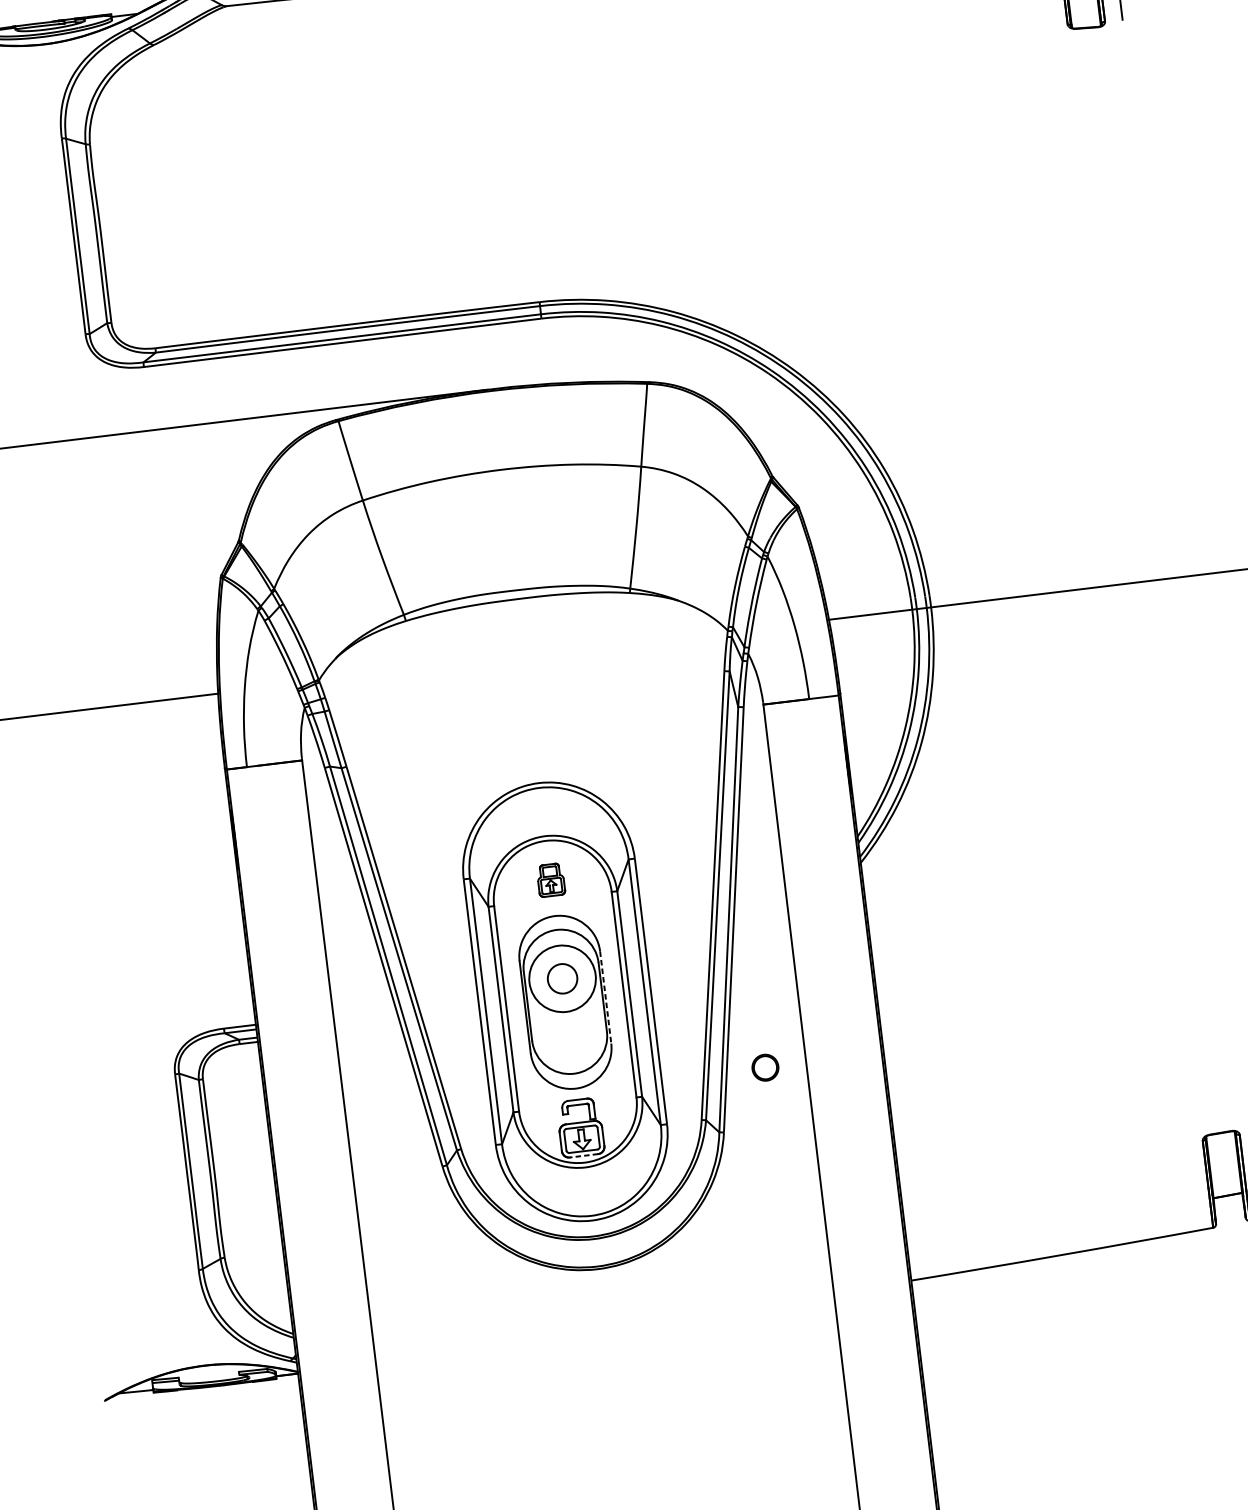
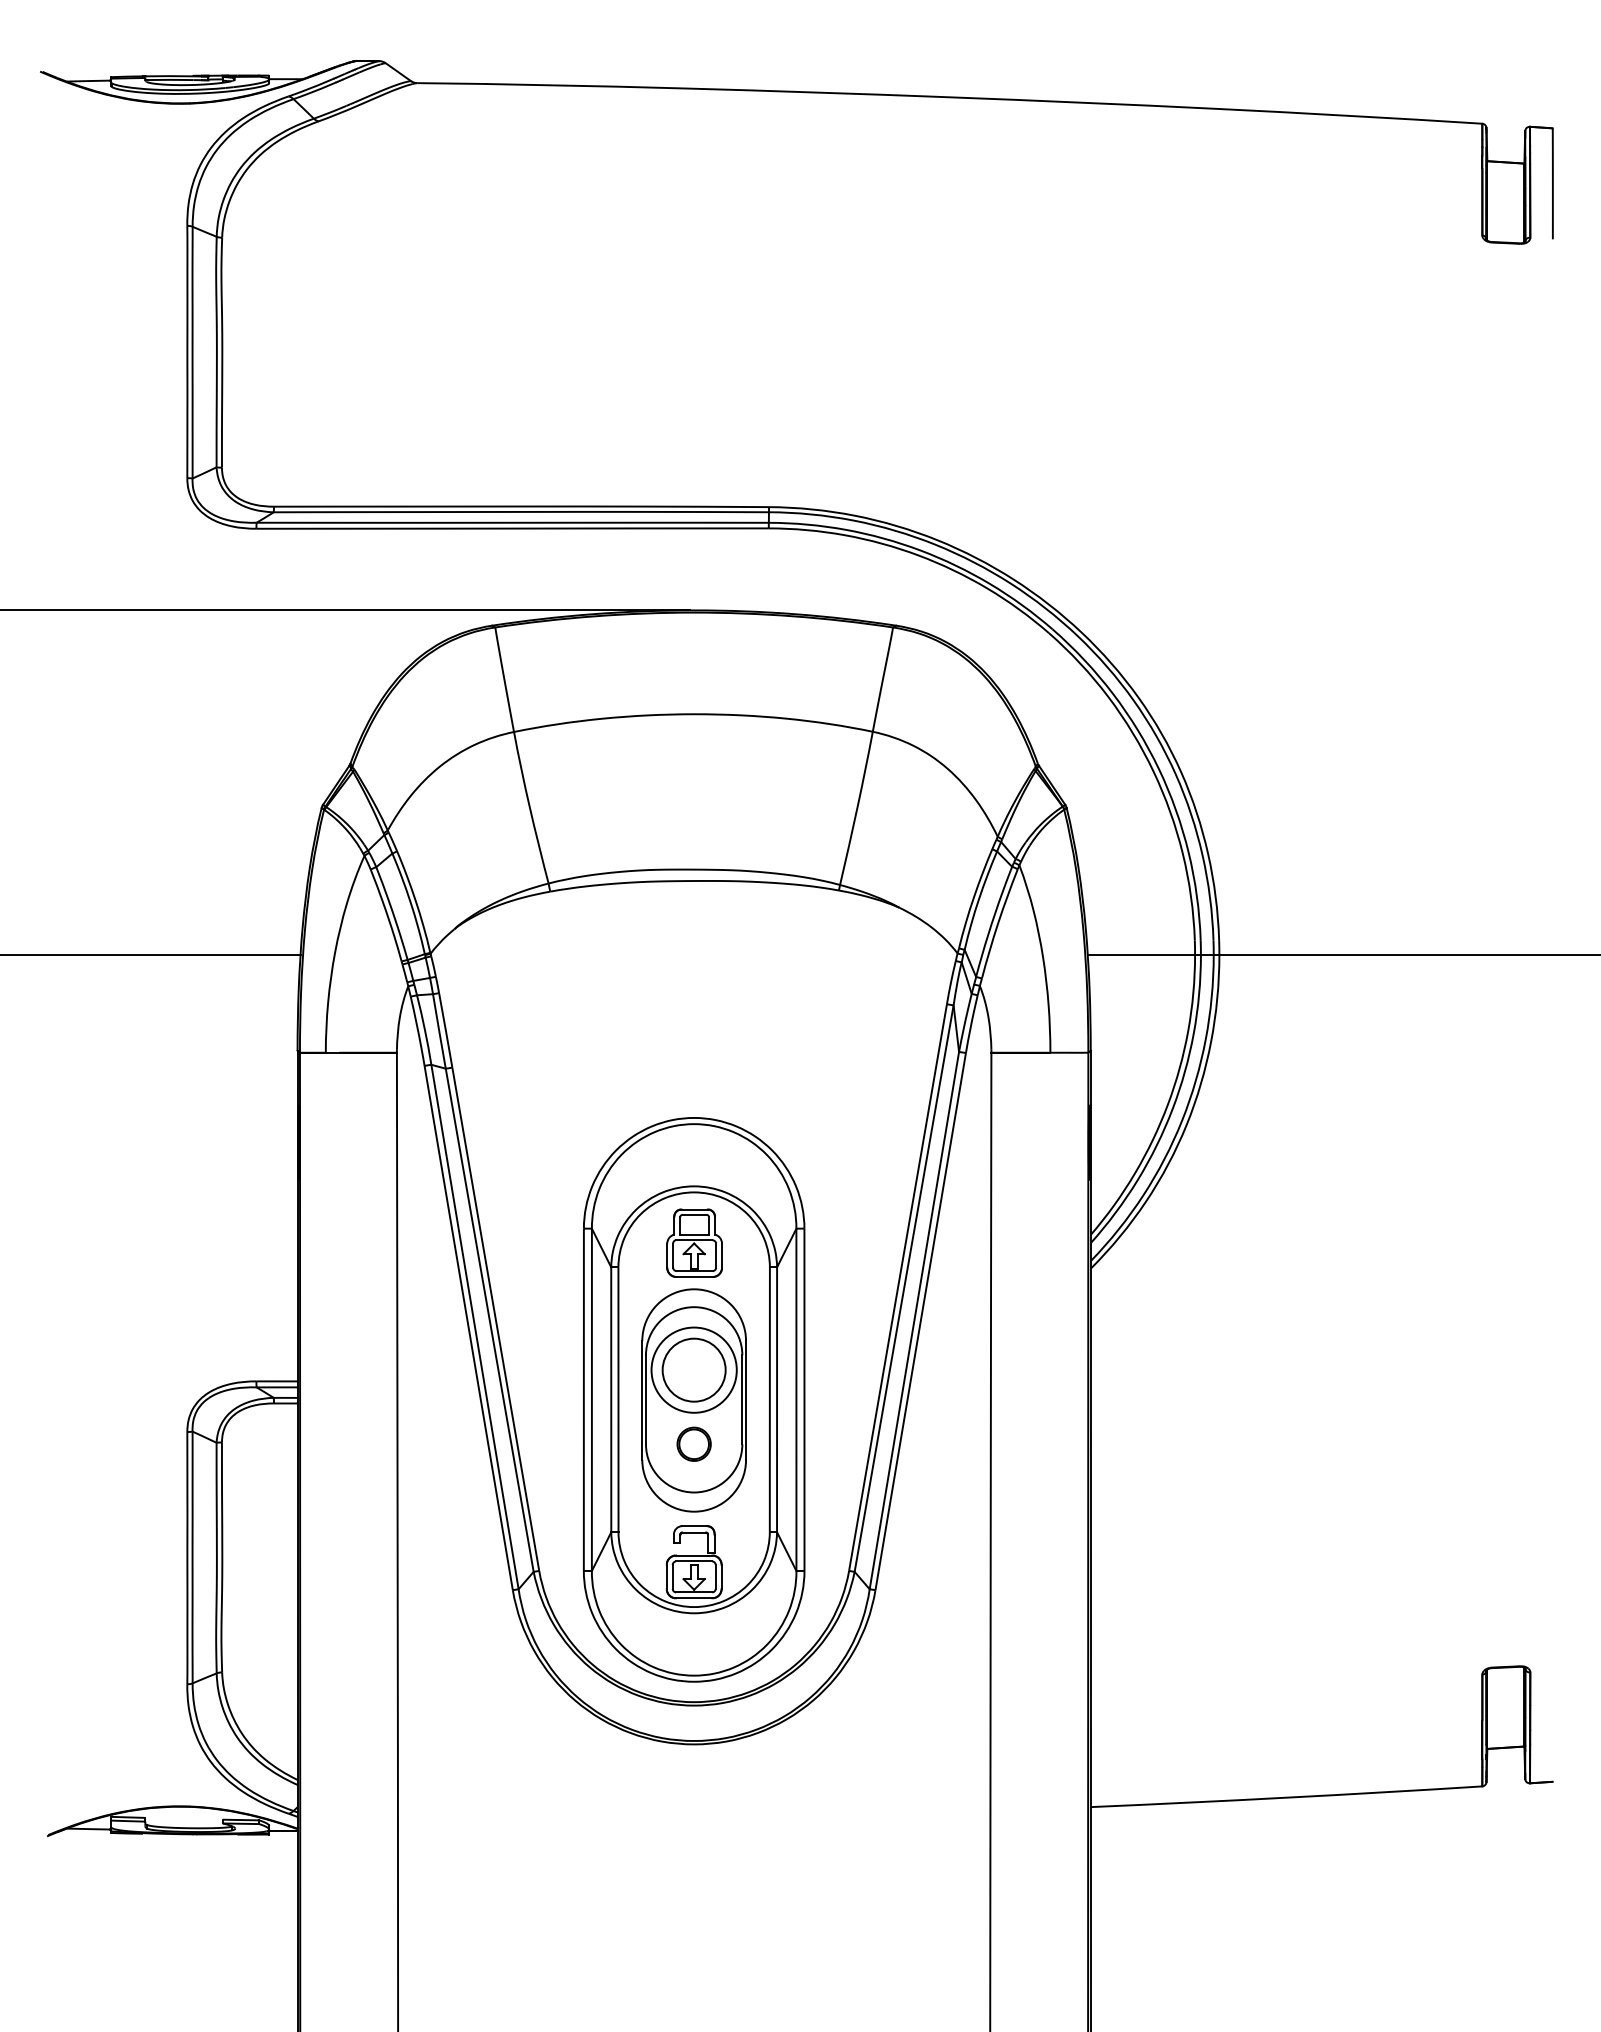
part: (550, 879) -> (694, 1242), size x1.67
circle: (562, 978) -> (693, 1369), size x1.67
line: (606, 998) -> (746, 1401), dashed -> solid
part: (764, 1067) -> (693, 1443), moved
line: (583, 1156) -> (693, 1598), dashed -> solid

